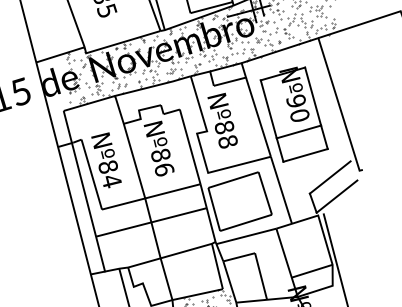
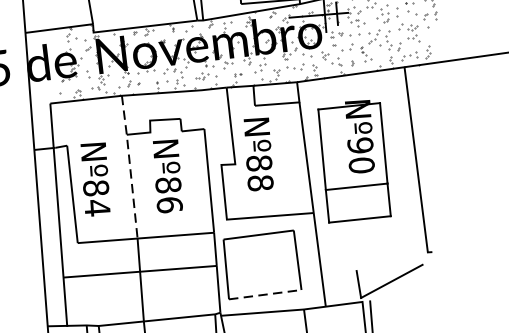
line: (130, 146) -> (130, 166), solid -> dashed
line: (329, 177) -> (386, 254), removed
line: (246, 222) -> (265, 294), solid -> dashed

